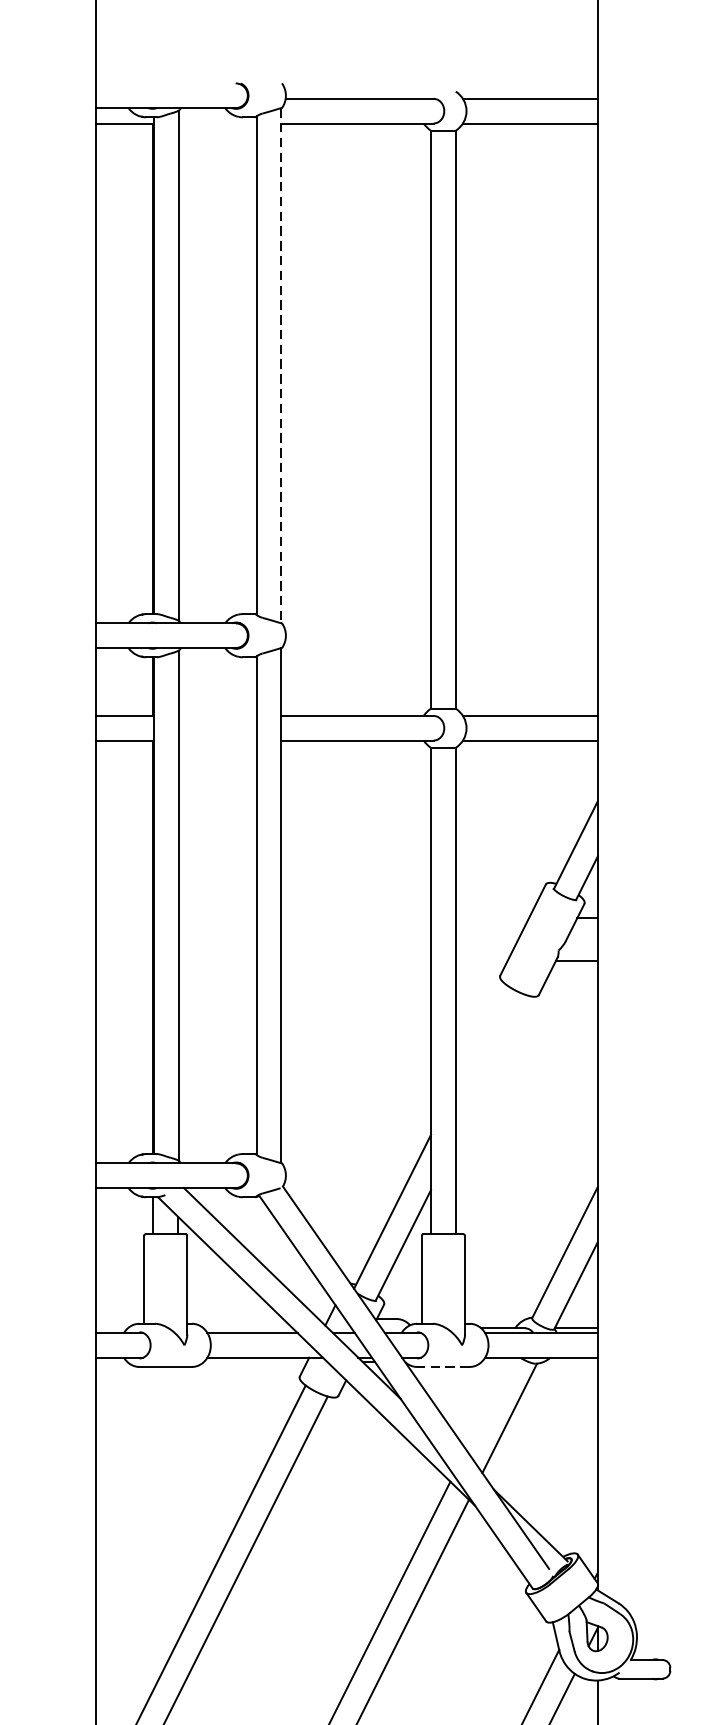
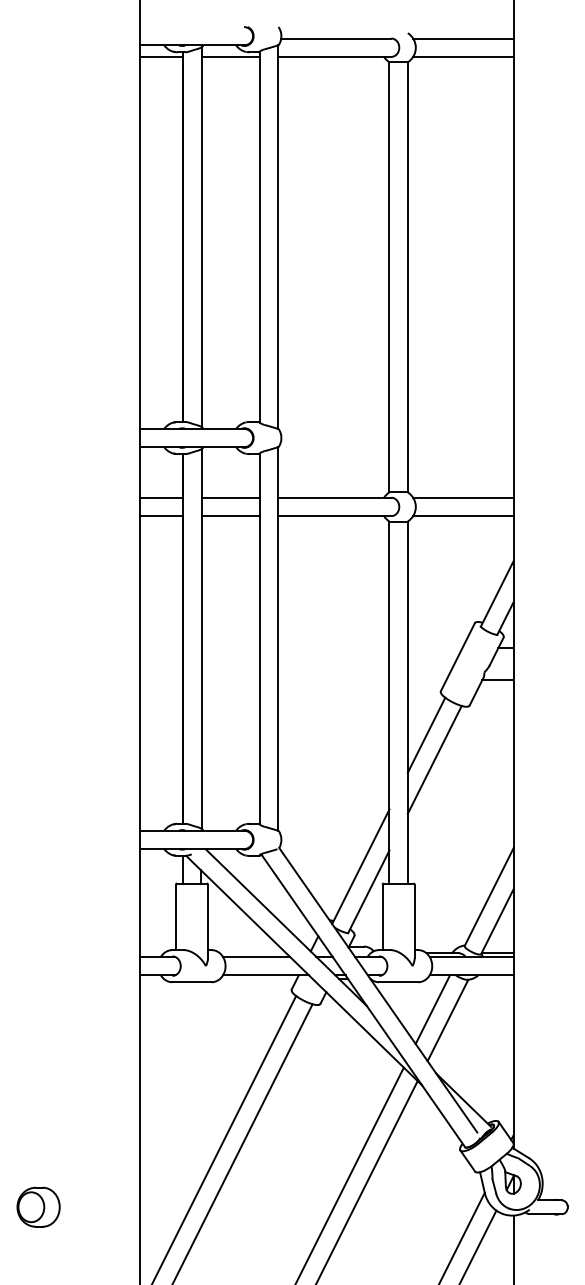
line: (217, 122) -> (230, 56), added
line: (280, 366) -> (277, 237), dashed -> solid
line: (217, 715) -> (230, 497), added
line: (217, 741) -> (230, 516), added
line: (480, 1034) -> (426, 734), added
line: (491, 1067) -> (434, 759), added
line: (443, 1367) -> (398, 982), dashed -> solid
line: (488, 1403) -> (432, 1009), added

